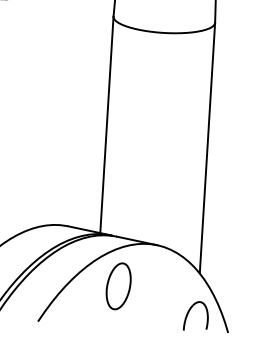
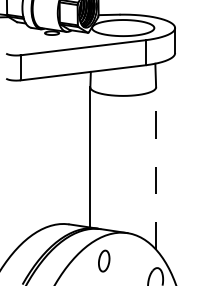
line: (208, 148) -> (156, 168), solid -> dashed
part: (117, 285) -> (103, 260), size x0.7

